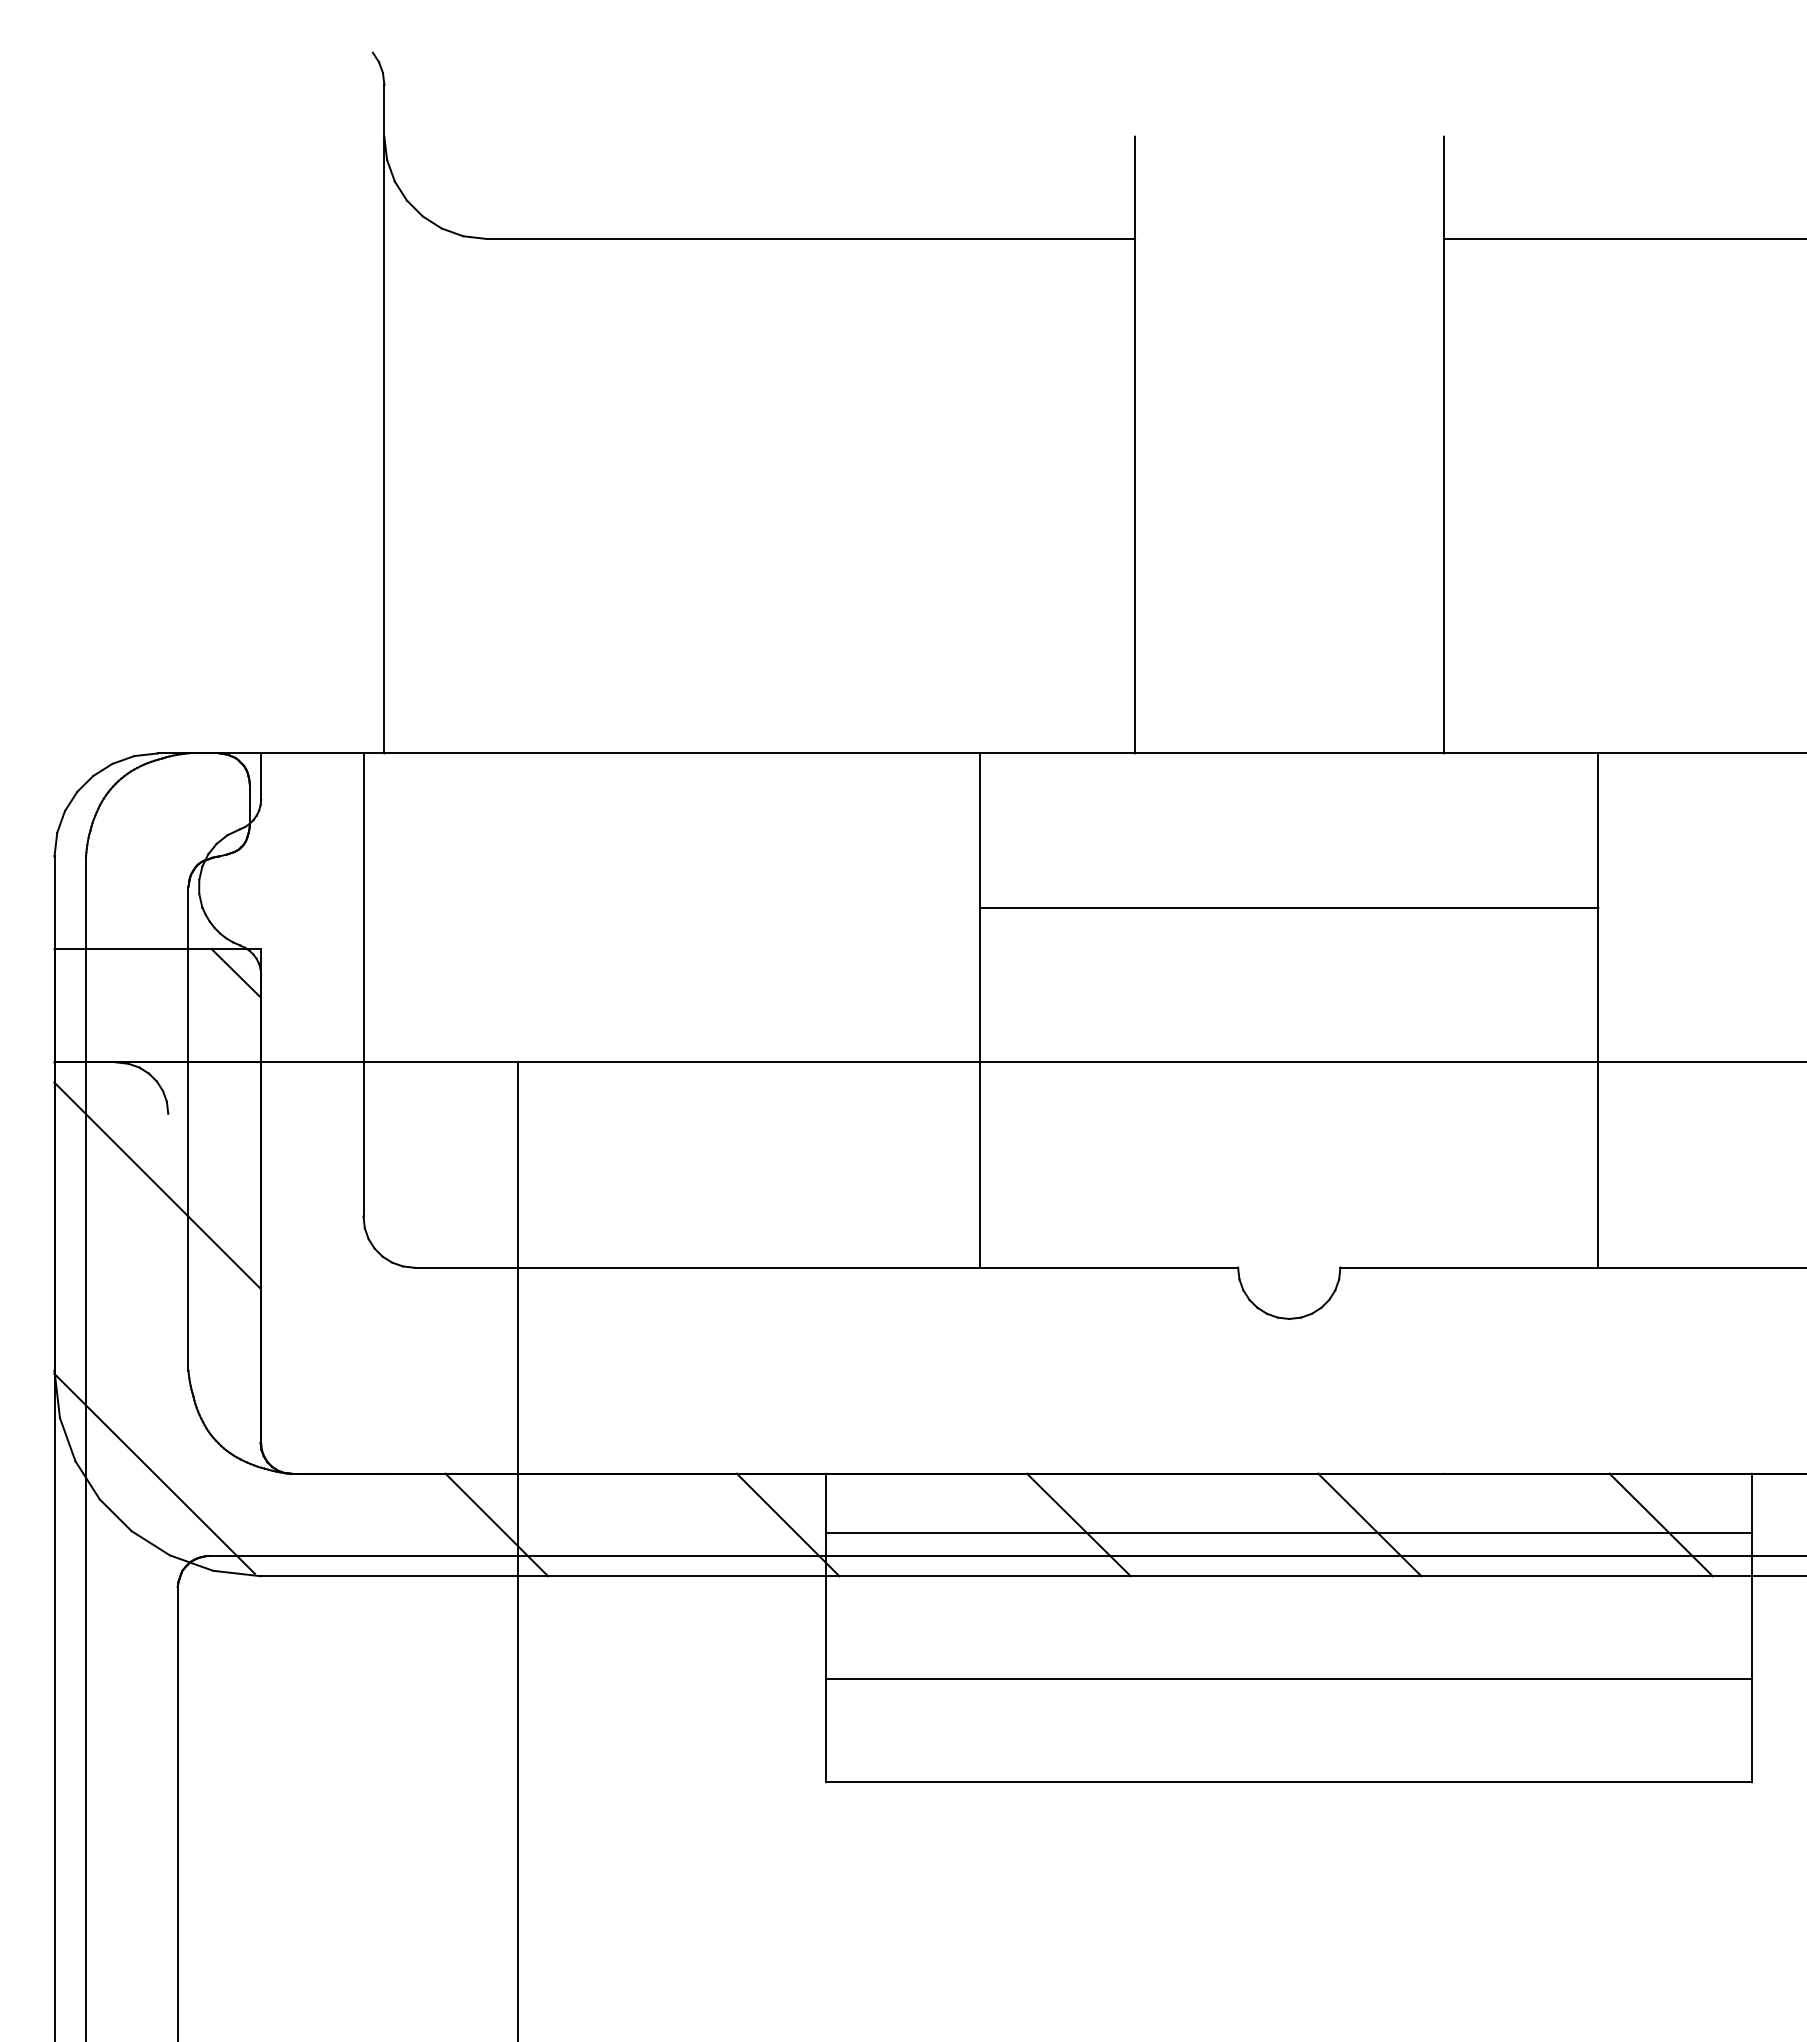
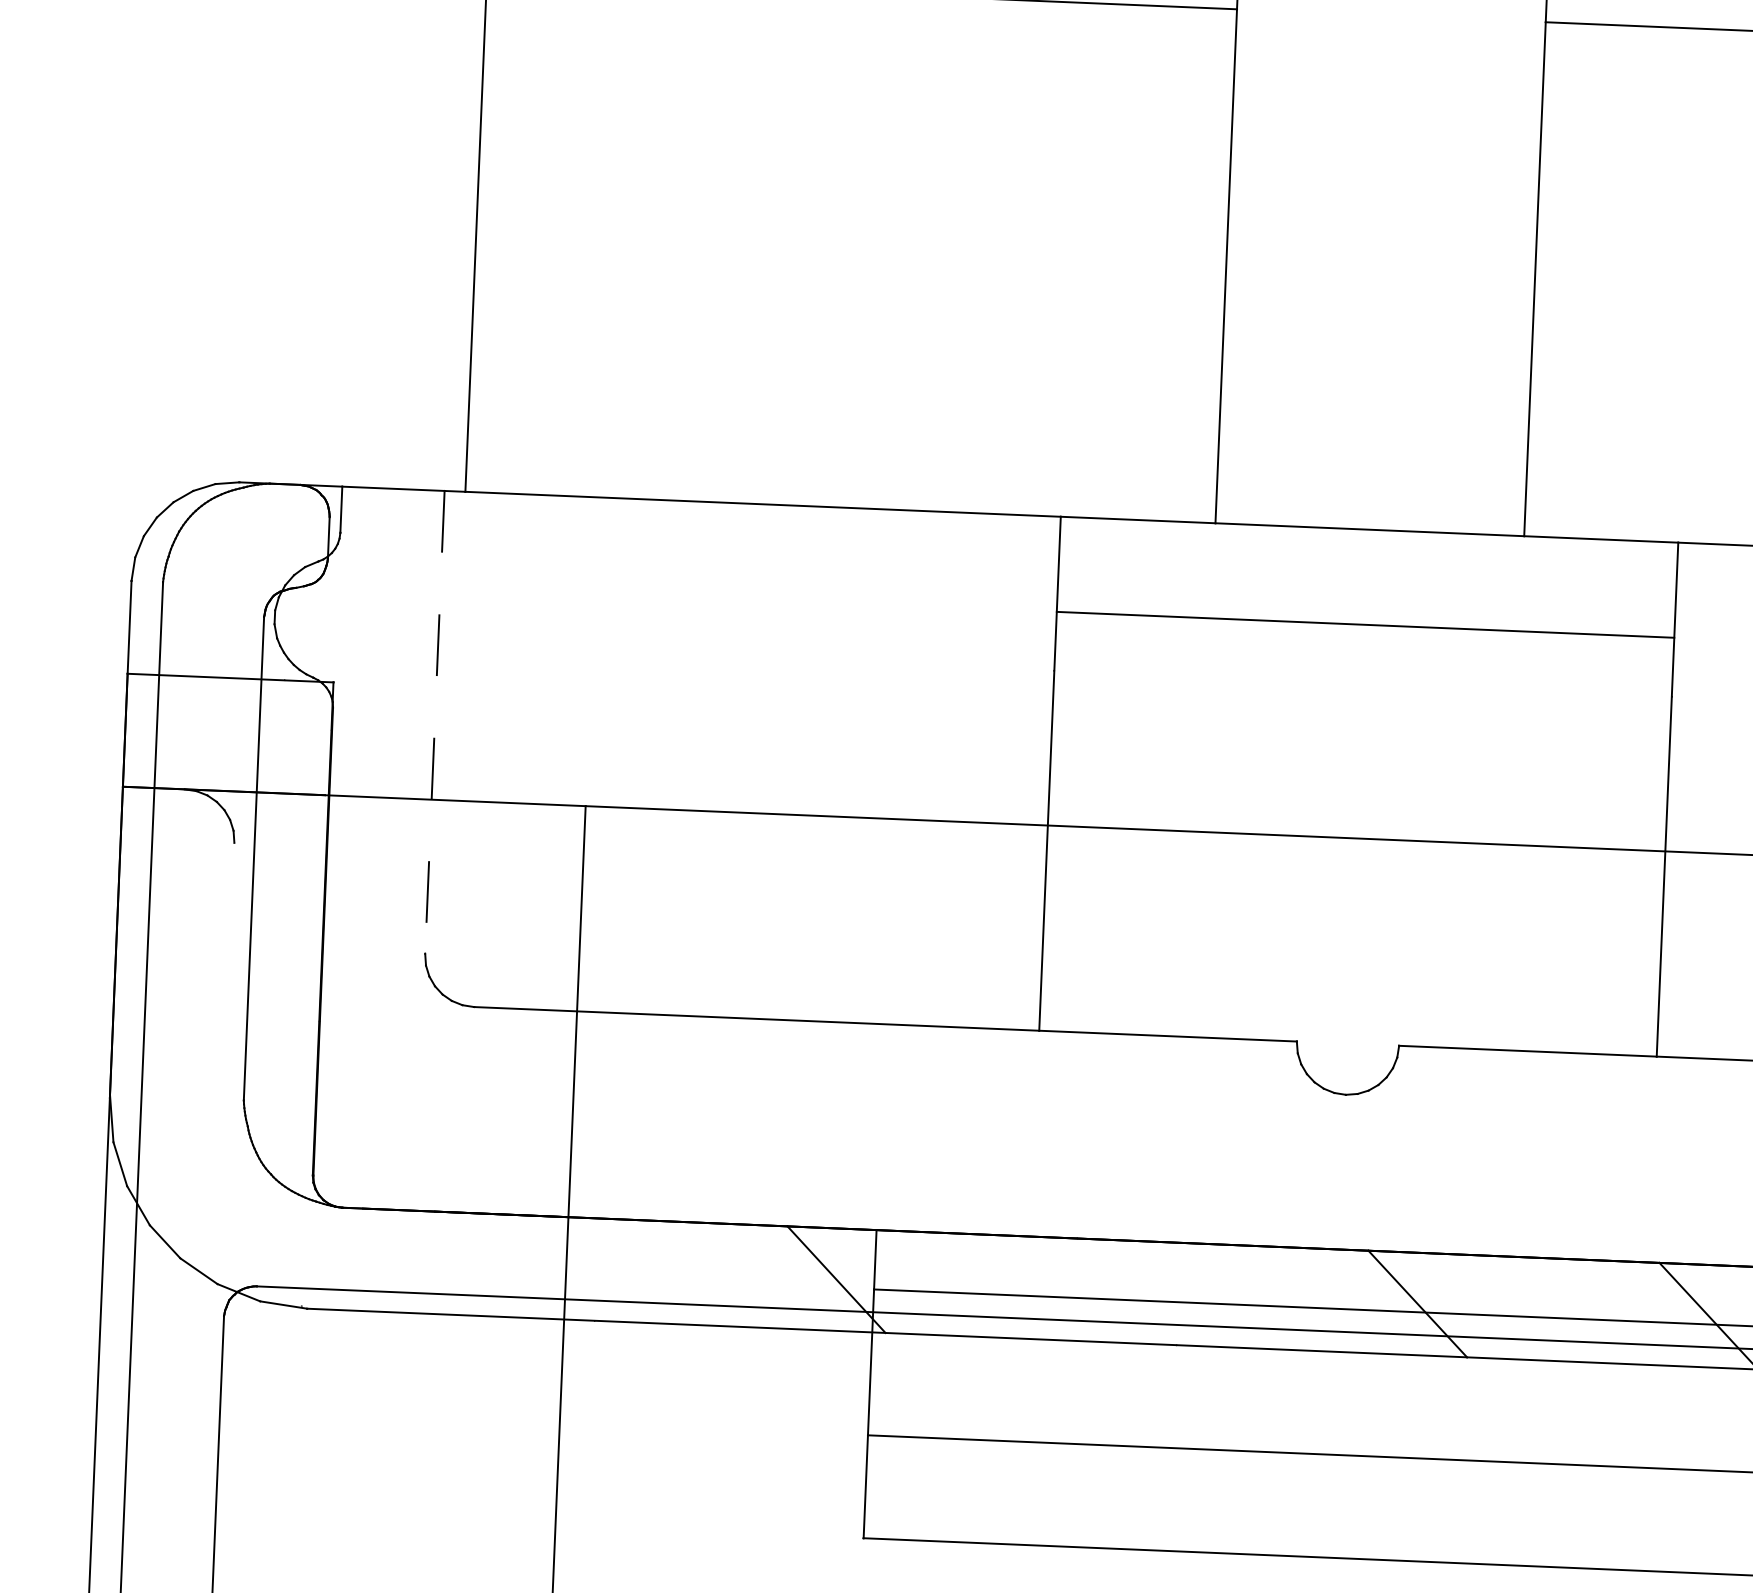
line: (1289, 907) -> (1365, 624), moved
line: (235, 973) -> (307, 705), removed
line: (363, 984) -> (434, 721), solid -> dashed
line: (157, 1185) -> (220, 914), removed
line: (154, 1473) -> (205, 1201), removed
line: (496, 1524) -> (545, 1266), removed
line: (1078, 1524) -> (1126, 1291), removed

